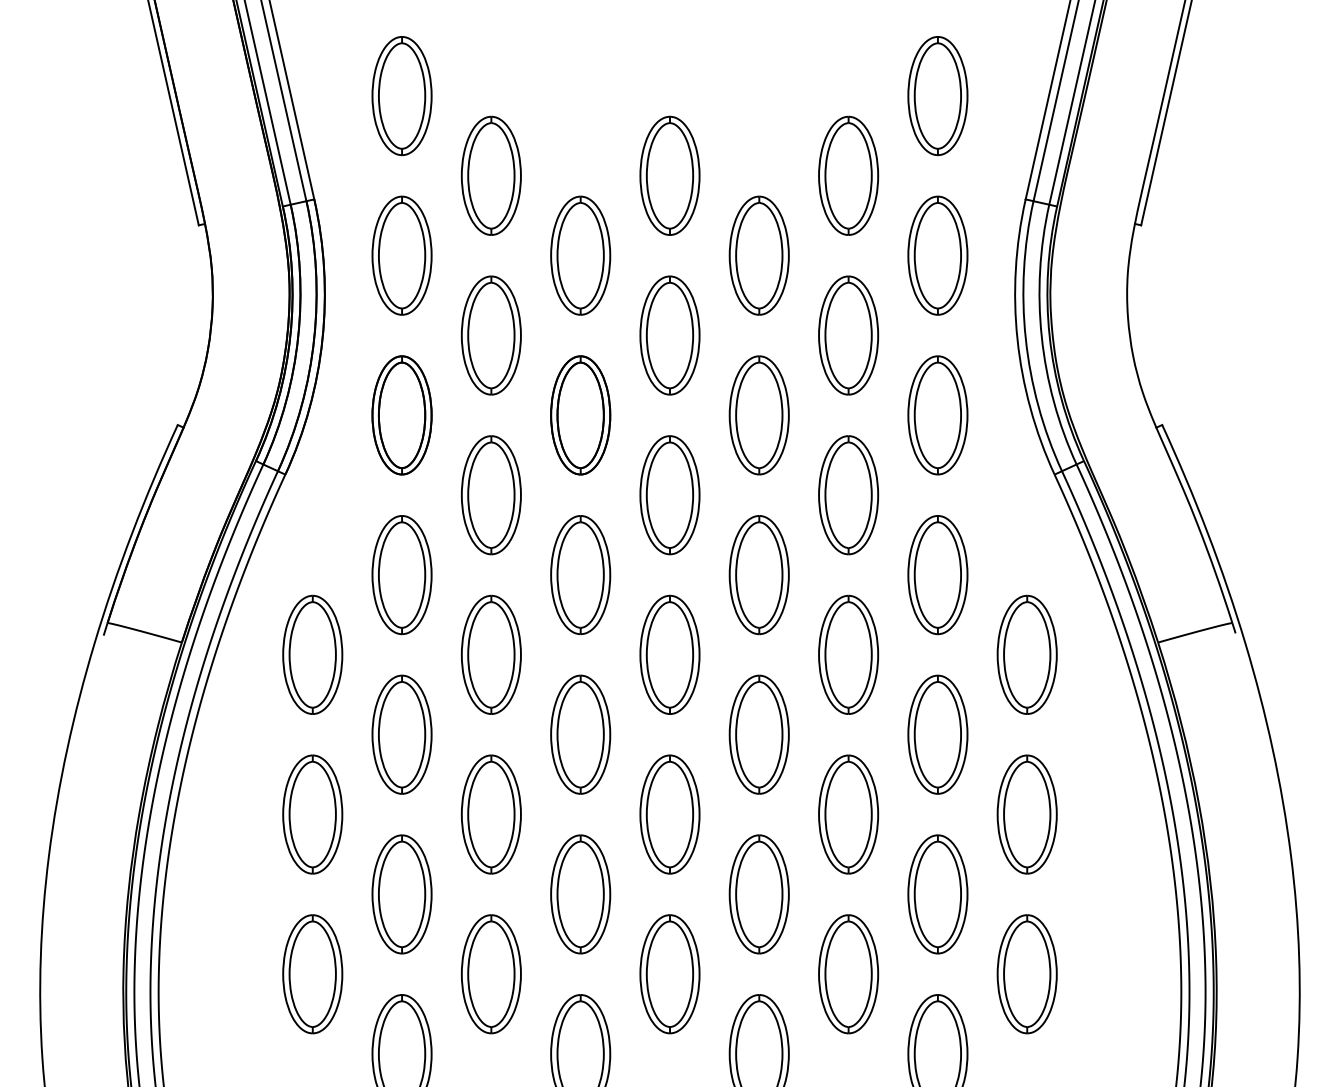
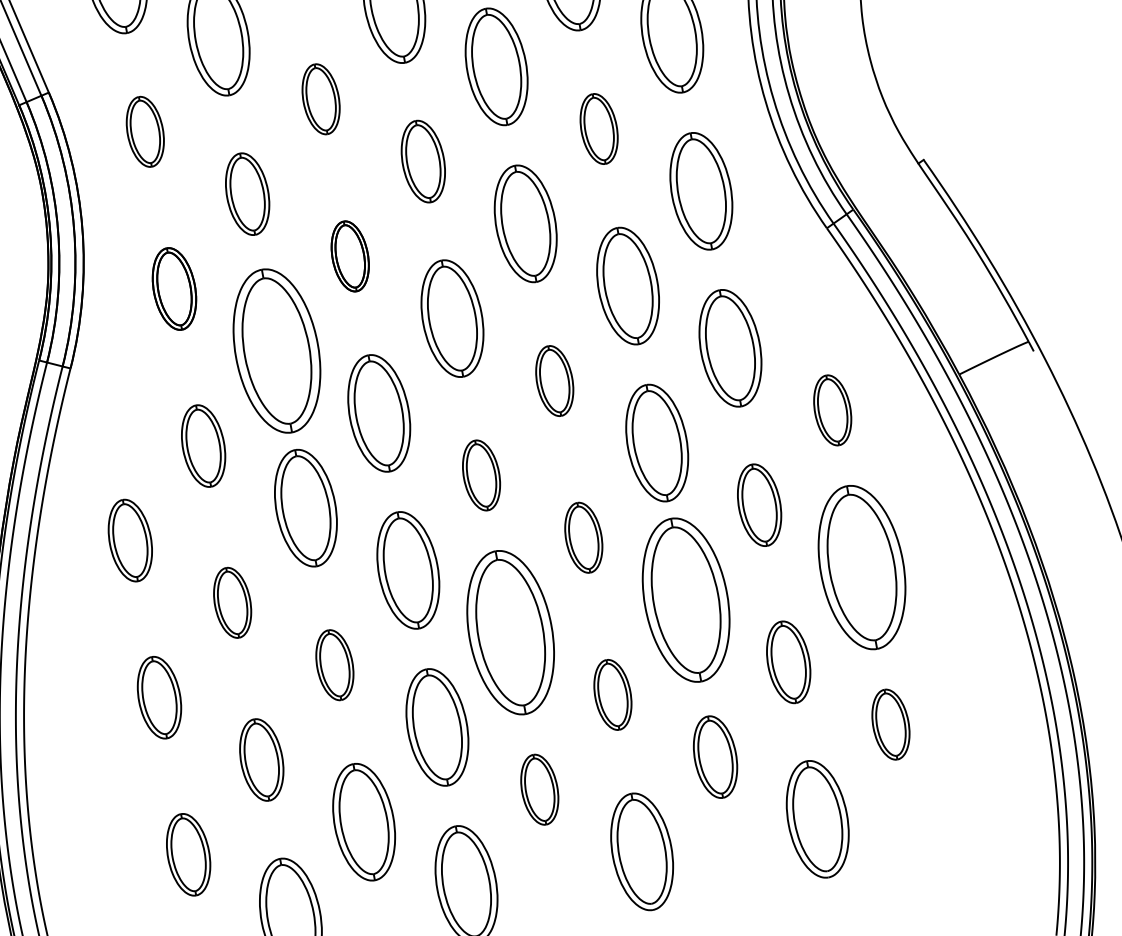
part: (401, 255) -> (144, 131), size x0.6
part: (580, 255) -> (320, 99), size x0.6
part: (490, 335) -> (246, 194), size x0.7
part: (669, 335) -> (422, 161), size x0.7
part: (848, 335) -> (598, 129), size x0.6
part: (401, 415) -> (173, 289), size x0.7
part: (580, 415) -> (349, 256), size x0.6
part: (490, 495) -> (276, 351), size x1.4
part: (401, 575) -> (203, 446), size x0.7
part: (758, 575) -> (554, 381), size x0.6
part: (312, 654) -> (130, 540), size x0.7
part: (669, 654) -> (481, 475), size x0.6
part: (1026, 654) -> (832, 410), size x0.6
part: (401, 734) -> (232, 602), size x0.6
part: (758, 734) -> (583, 537), size x0.6
part: (937, 734) -> (759, 505), size x0.7
part: (312, 814) -> (159, 697), size x0.7
part: (490, 814) -> (334, 665), size x0.6
part: (669, 814) -> (510, 632), size x1.4
part: (848, 814) -> (686, 600), size x1.4
part: (1026, 814) -> (861, 567), size x1.4
part: (401, 894) -> (261, 760), size x0.7
part: (758, 894) -> (612, 695), size x0.6
part: (937, 894) -> (788, 662), size x0.7
part: (312, 974) -> (188, 855), size x0.7
part: (669, 974) -> (539, 789), size x0.6
part: (848, 974) -> (715, 757), size x0.7
part: (1026, 974) -> (890, 724), size x0.6

